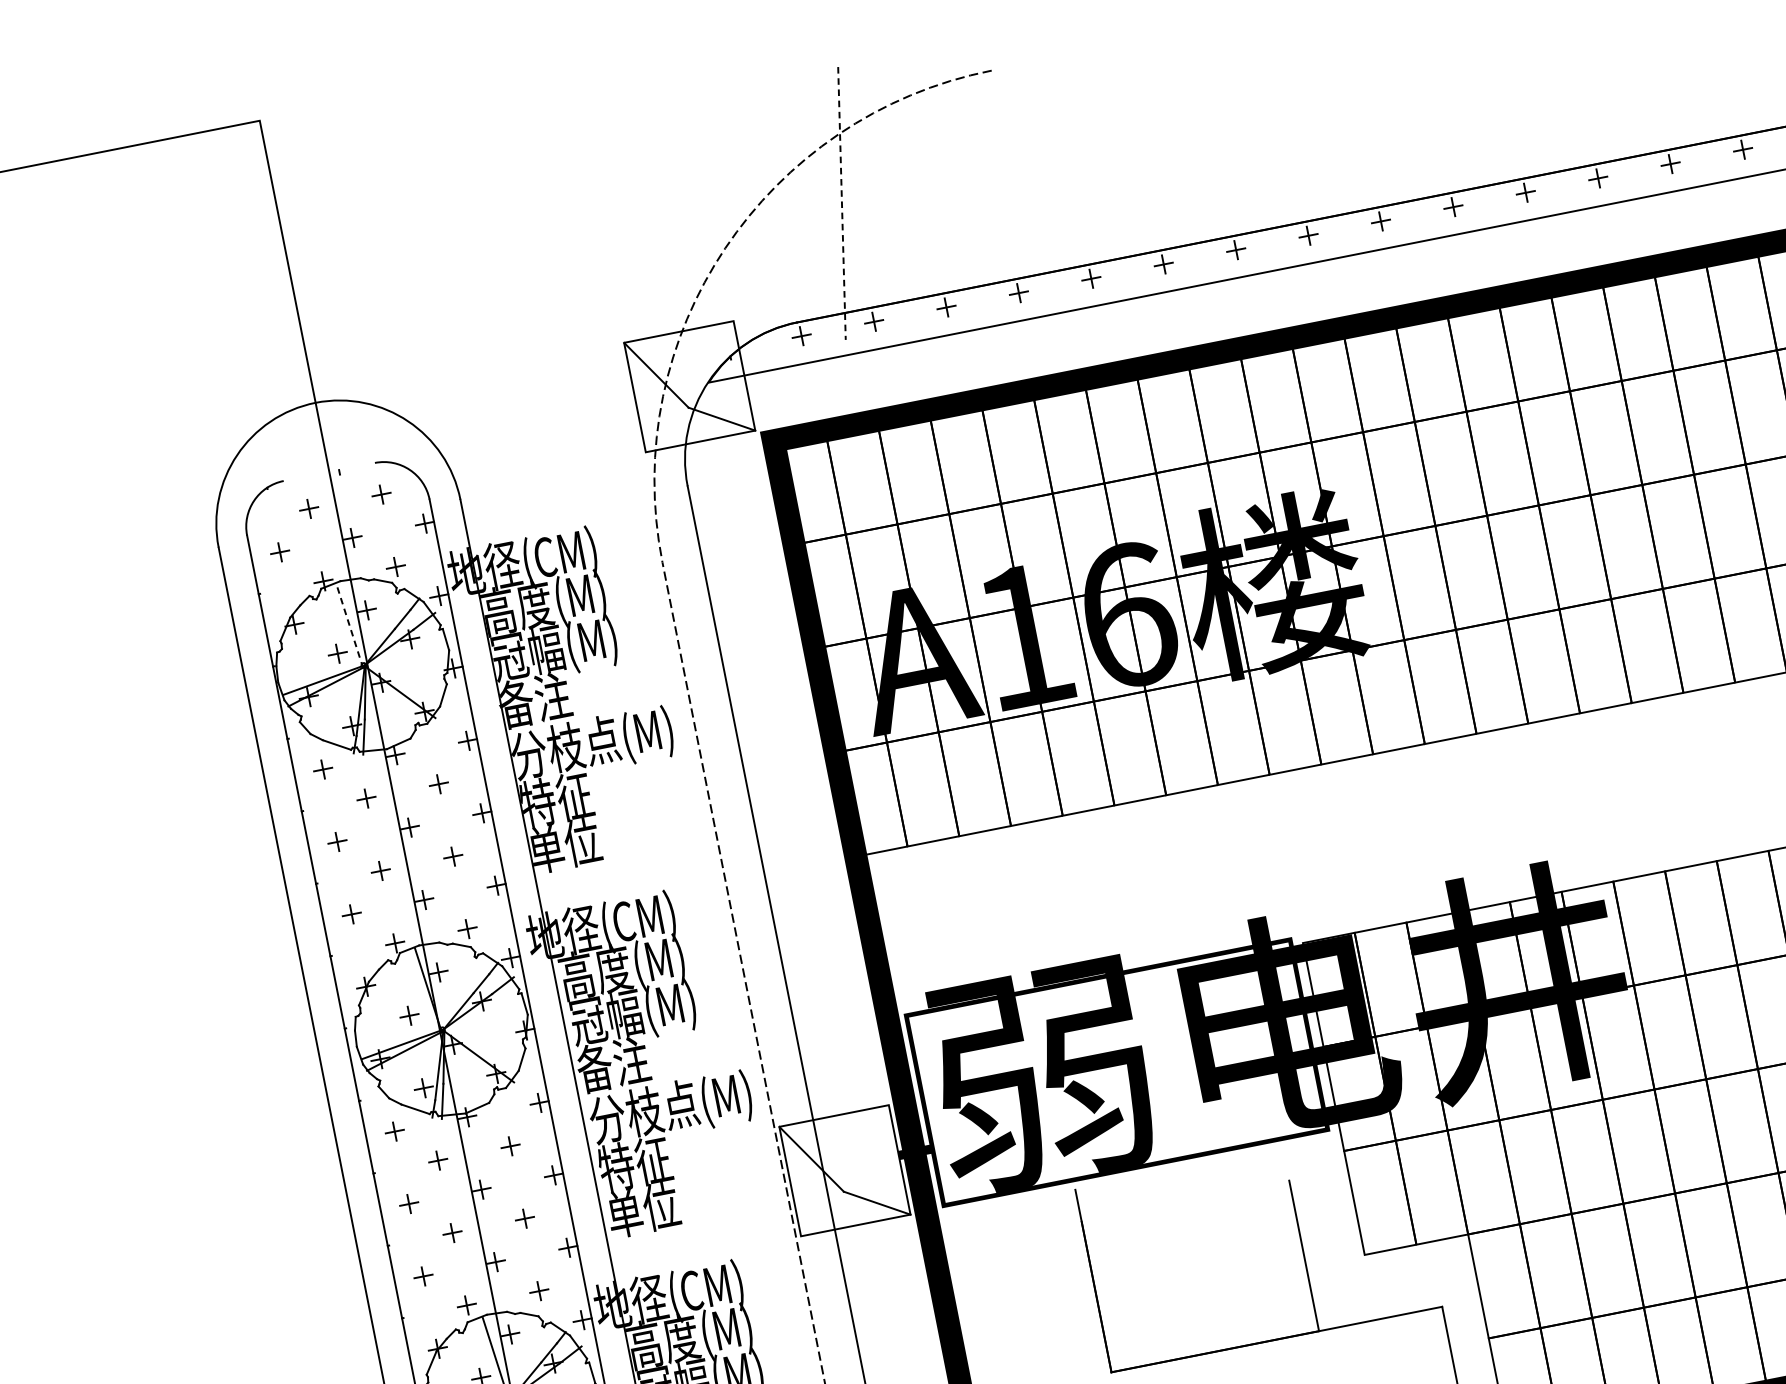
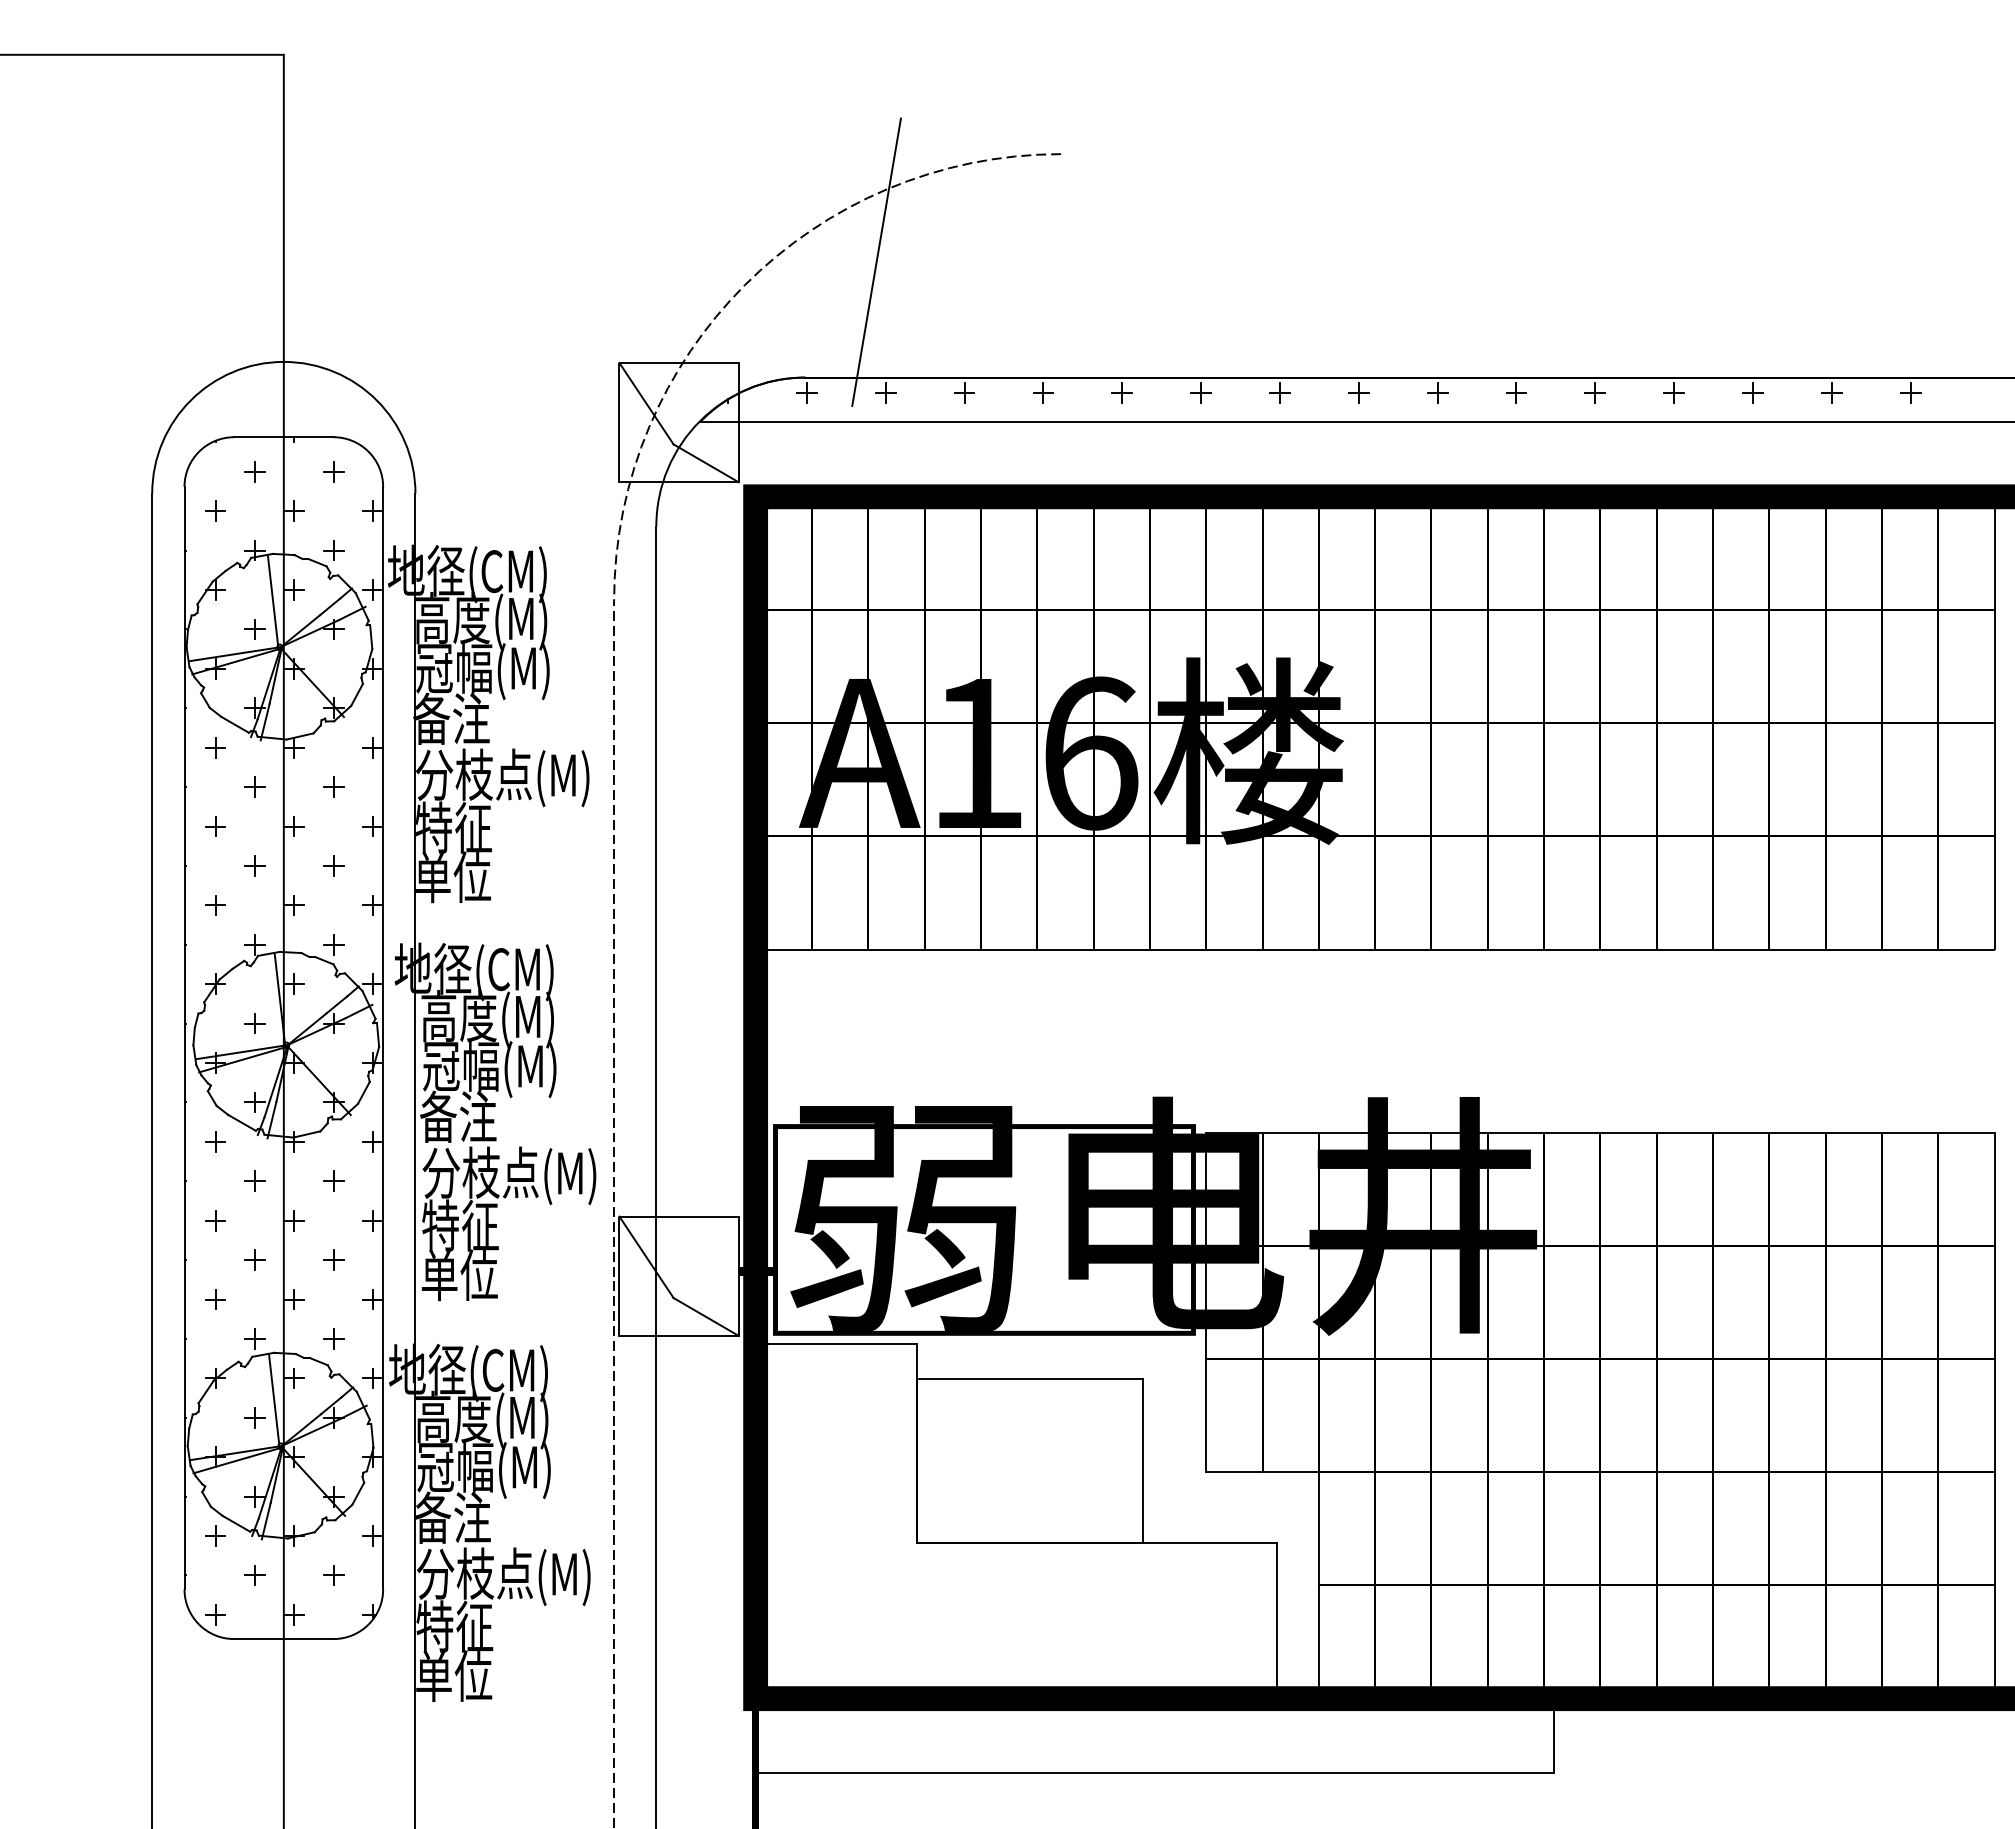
line: (841, 203) -> (876, 262), dashed -> solid
line: (329, 472) -> (283, 437), added
line: (349, 625) -> (273, 602), dashed -> solid
line: (1185, 1200) -> (1029, 1378), added
line: (1001, 1204) -> (835, 1344), added

